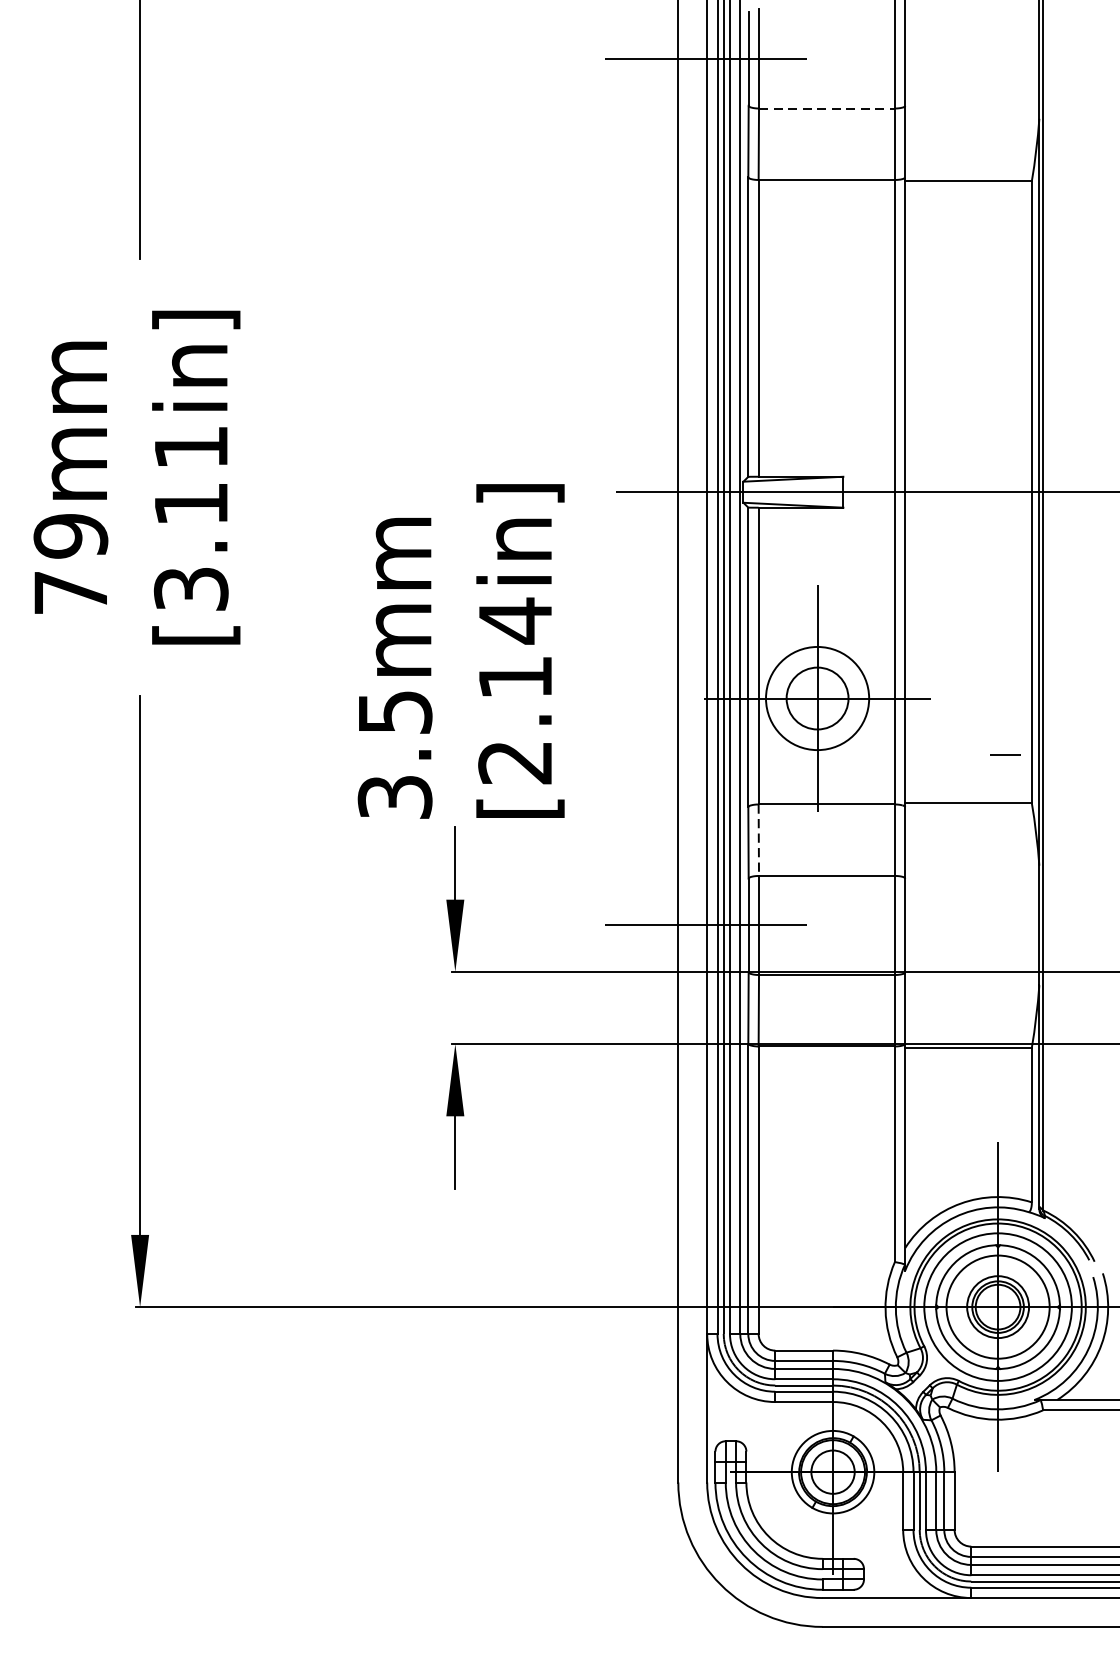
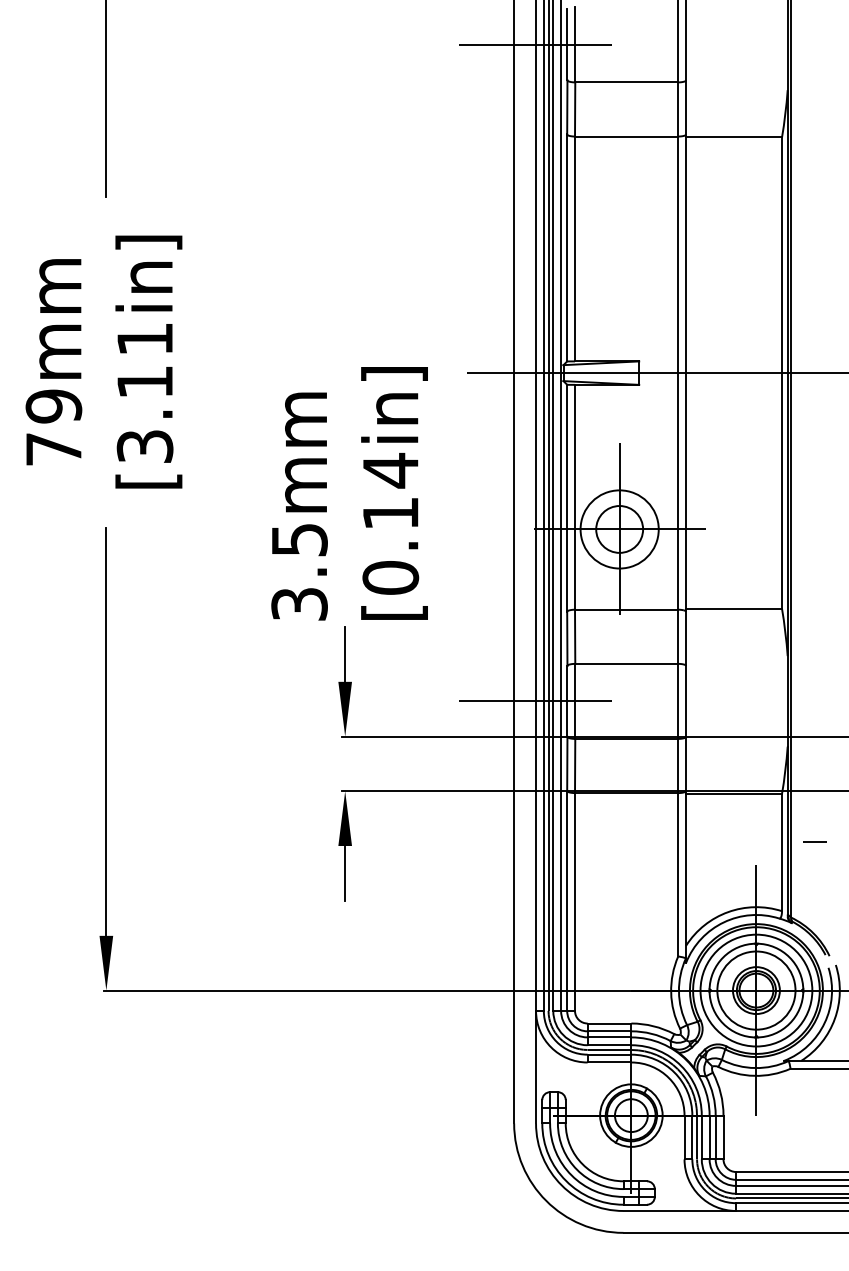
line: (826, 108) -> (626, 82), dashed -> solid
line: (1004, 754) -> (814, 841), moved
text: (515, 761) -> (390, 577), [2.14in] -> [0.14in]
line: (759, 841) -> (575, 637), dashed -> solid

